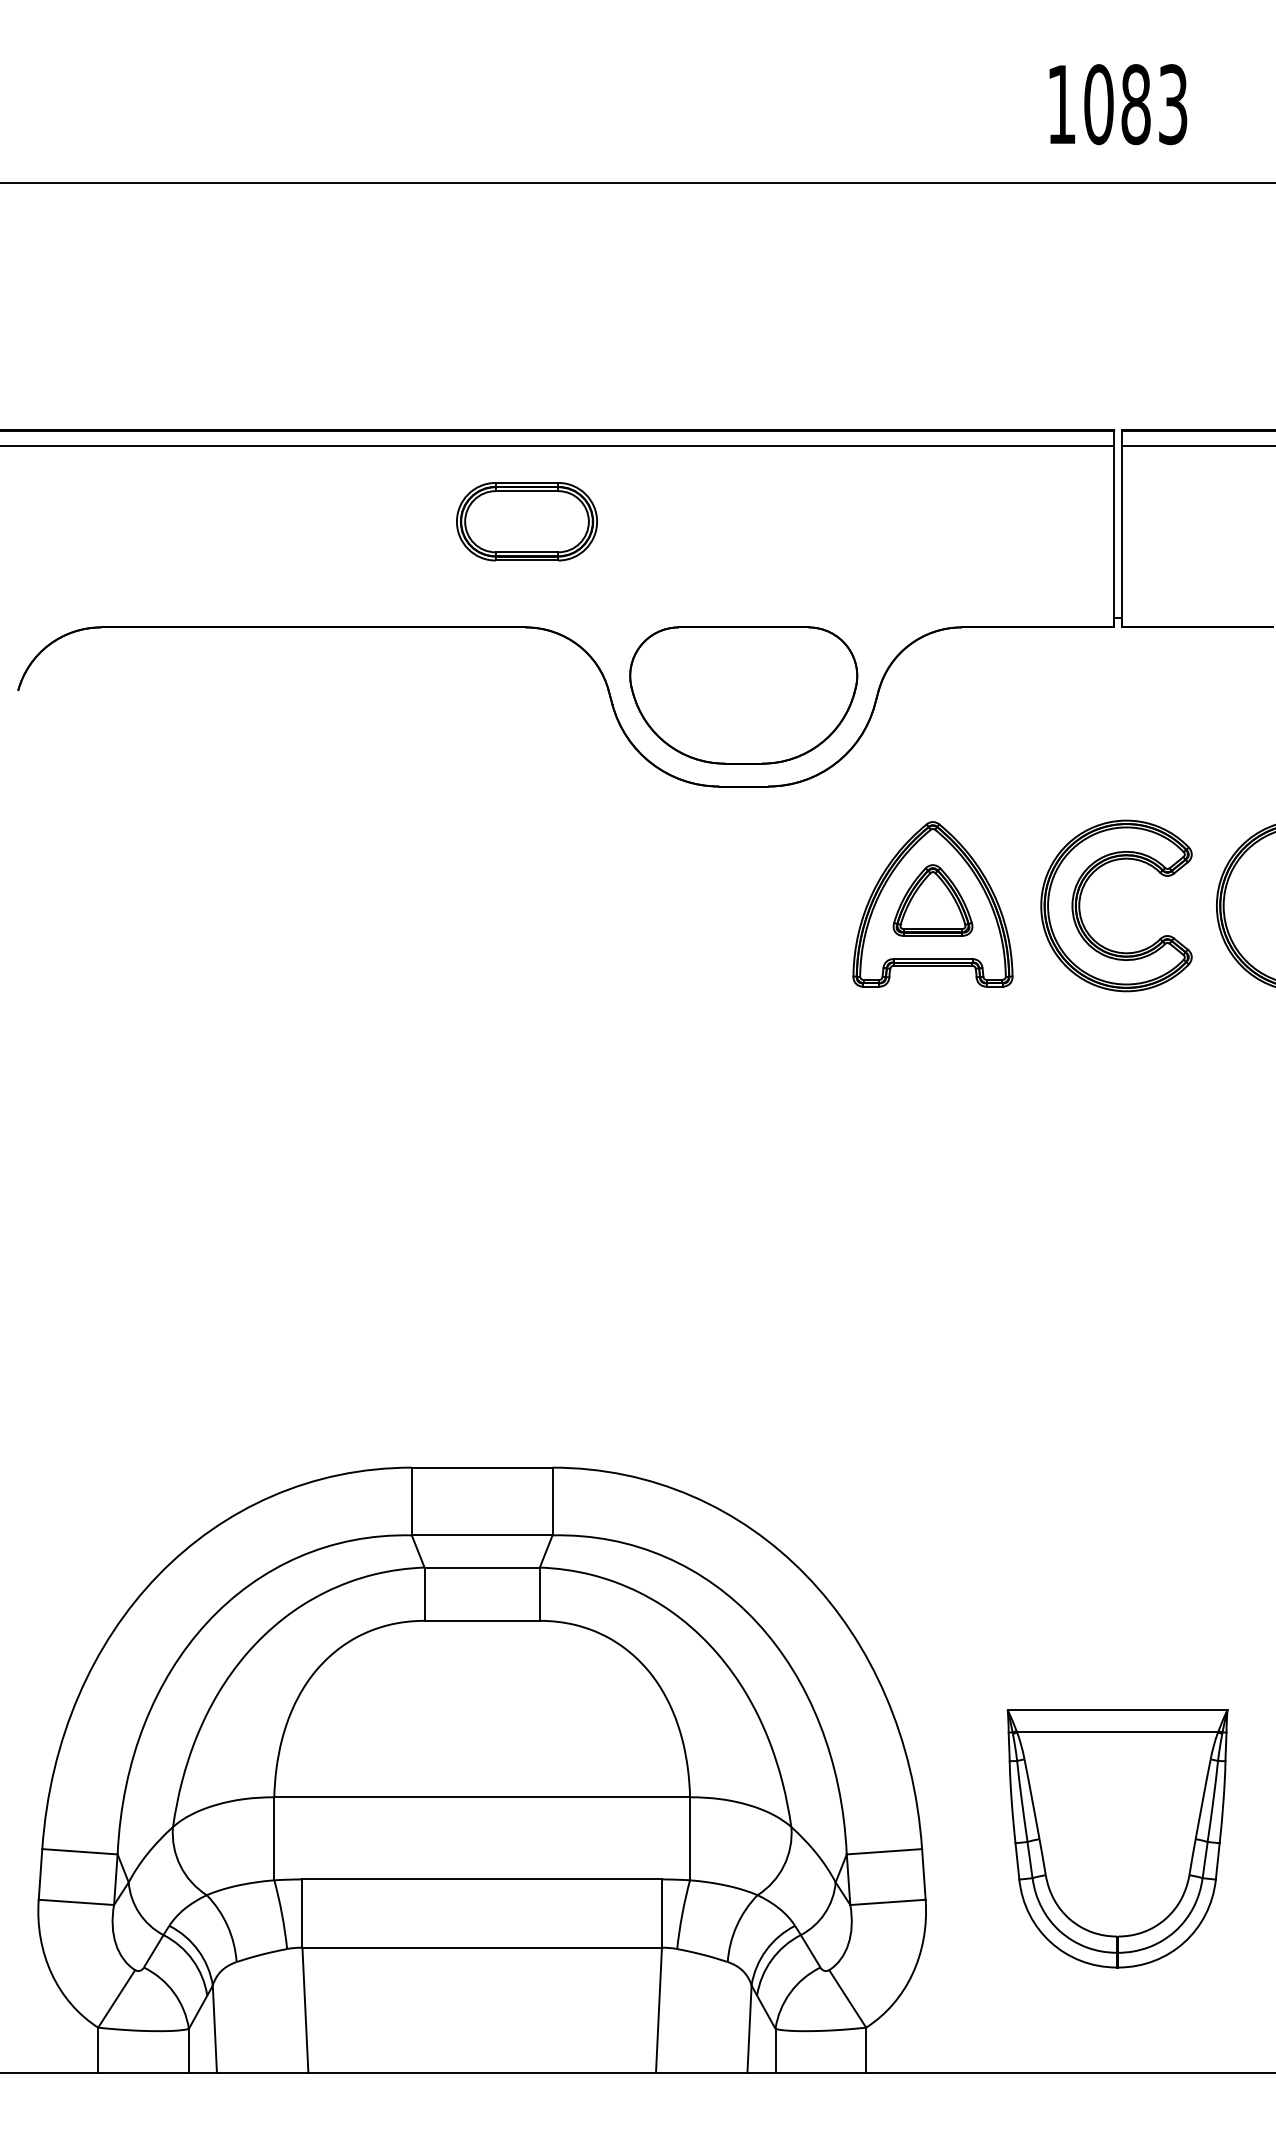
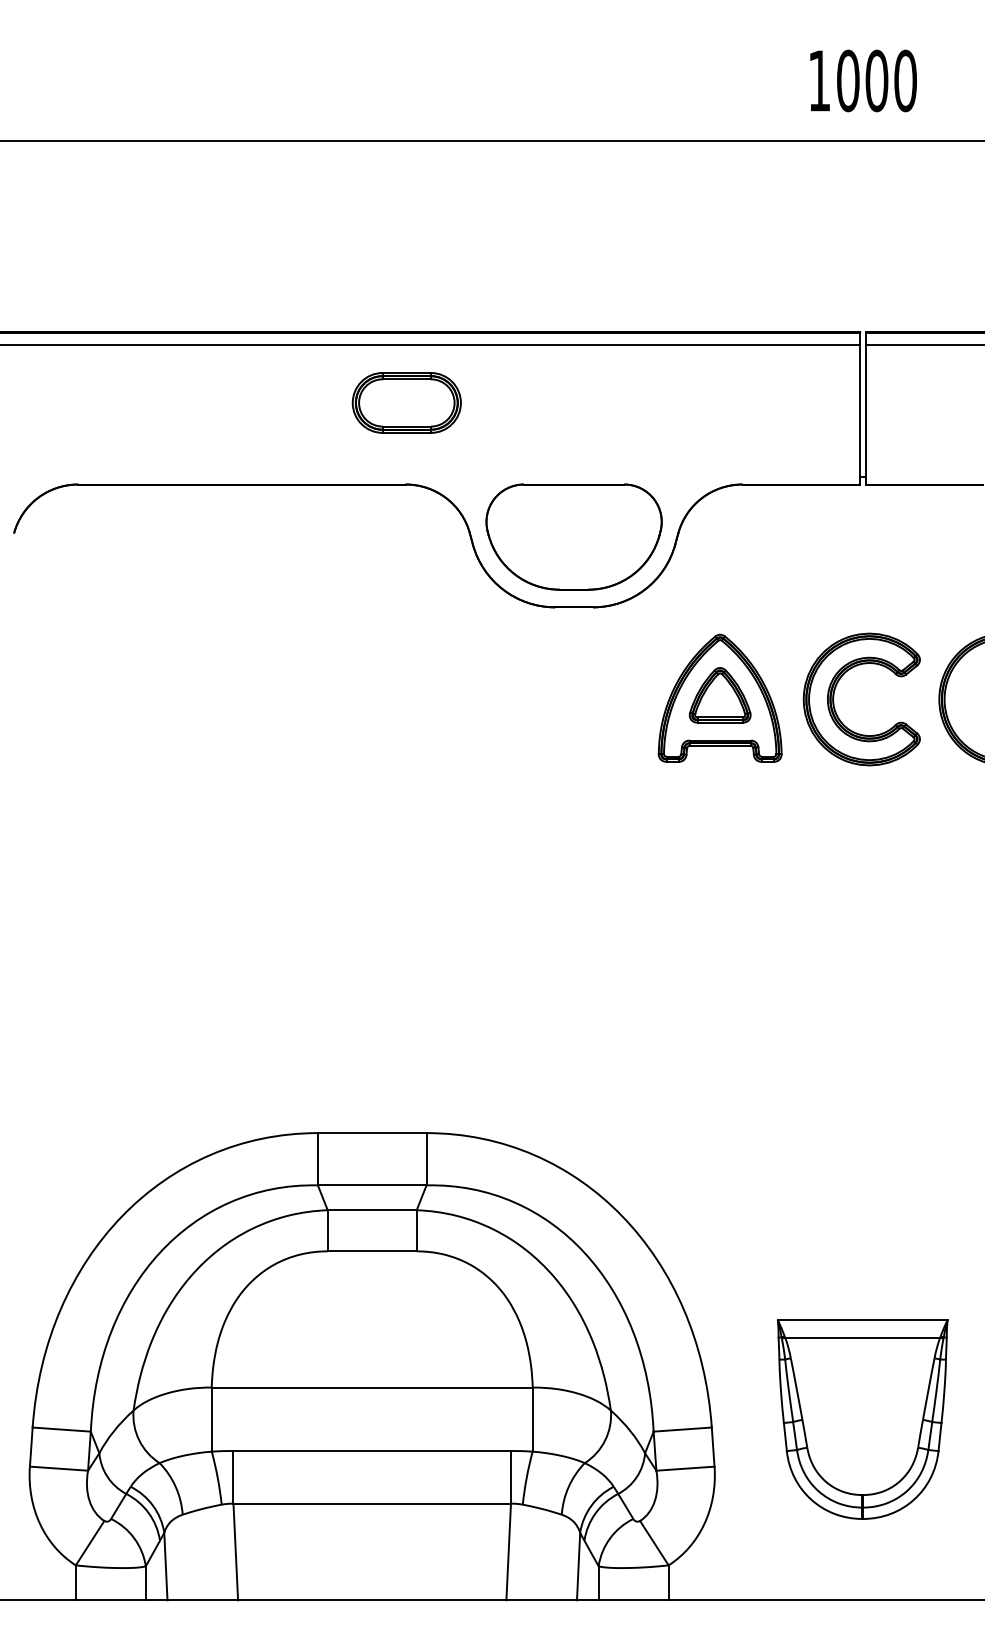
text: (1154, 104) -> (891, 80), 1083 -> 1000

